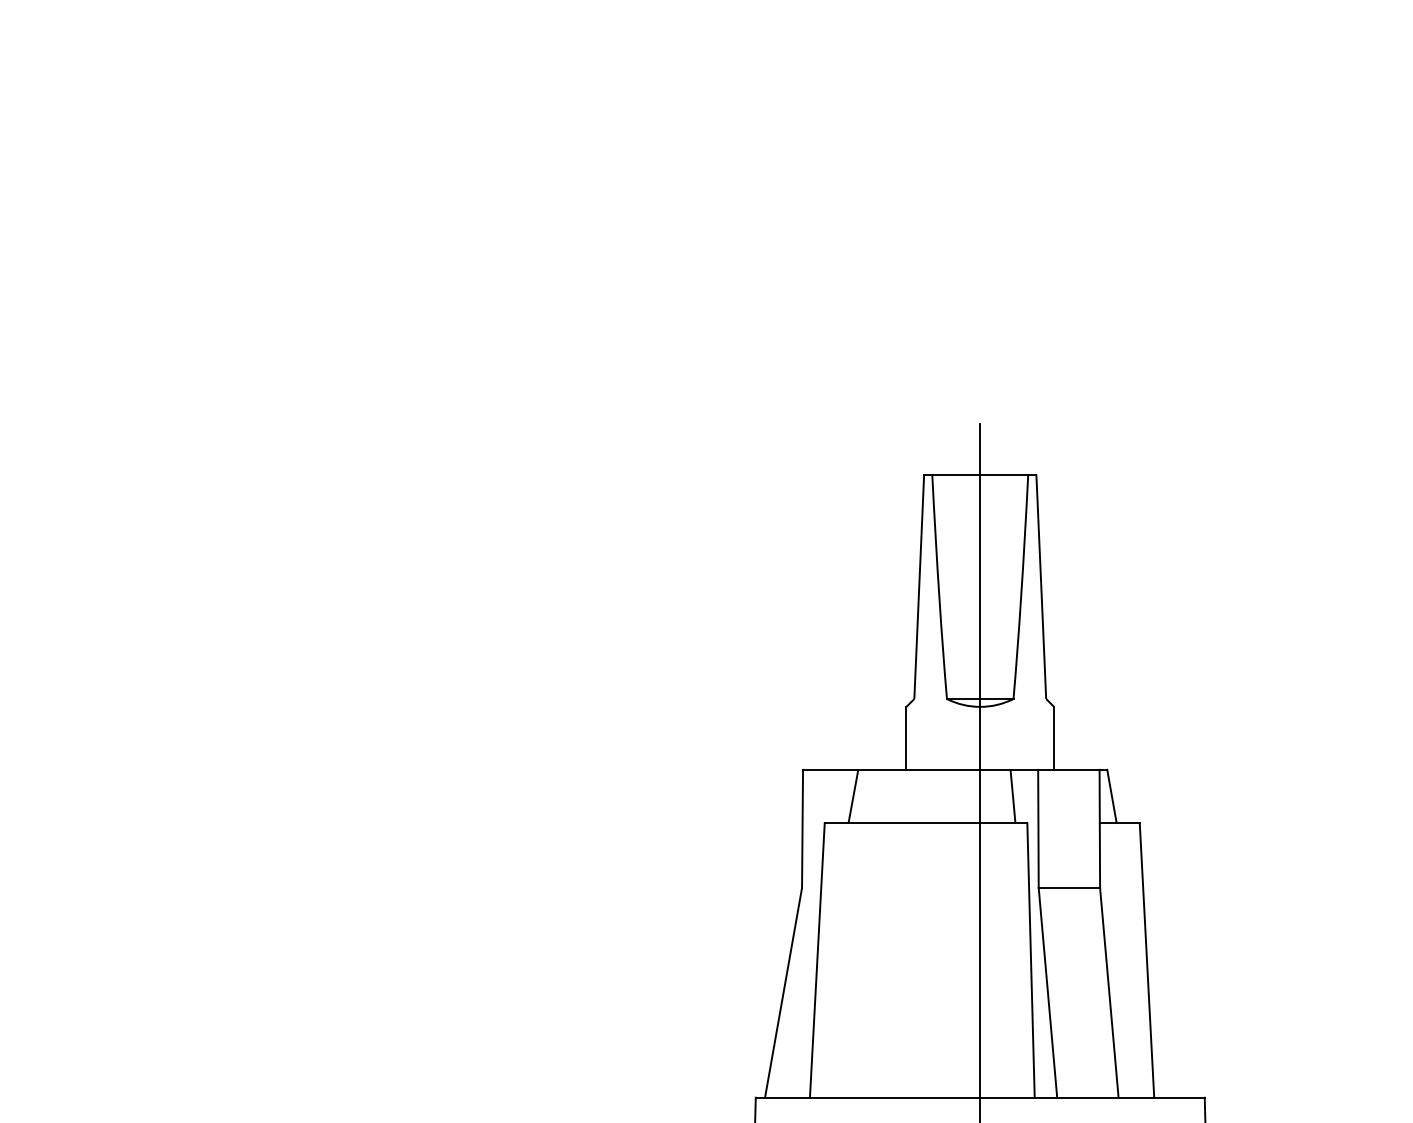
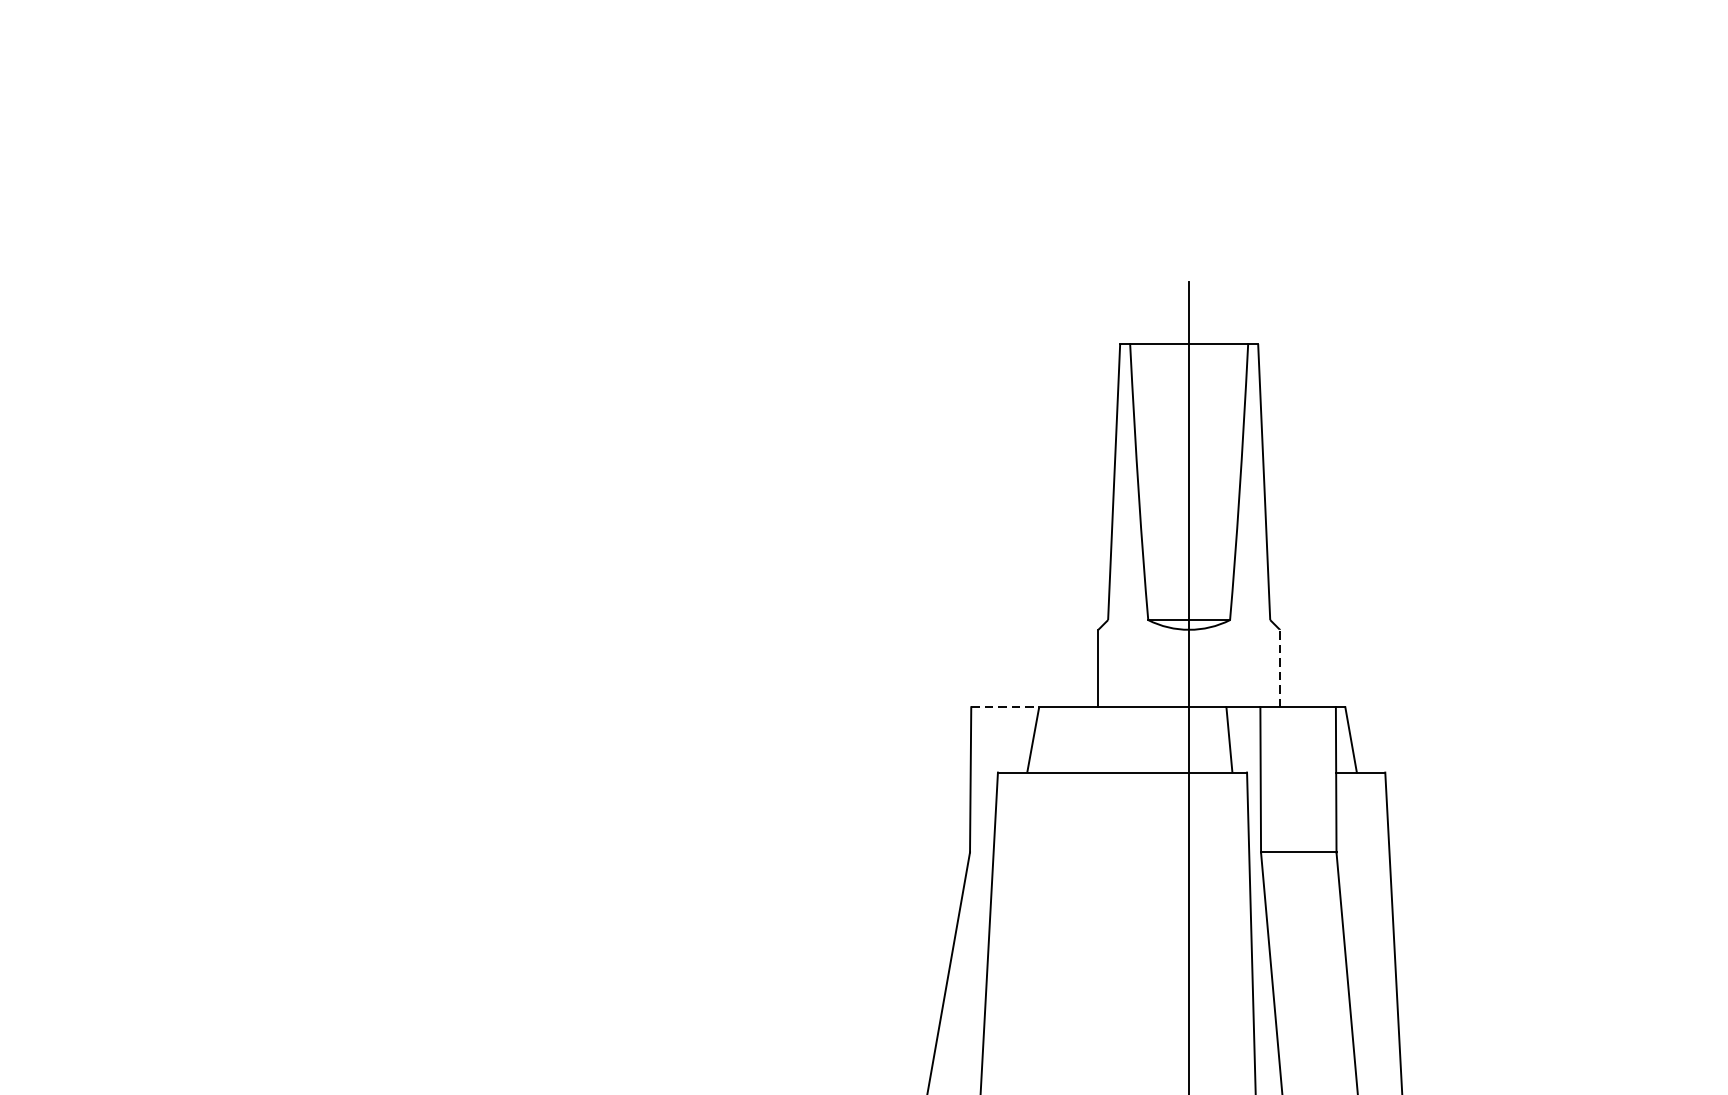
line: (1054, 737) -> (1280, 667), solid -> dashed
line: (830, 769) -> (1005, 706), solid -> dashed

